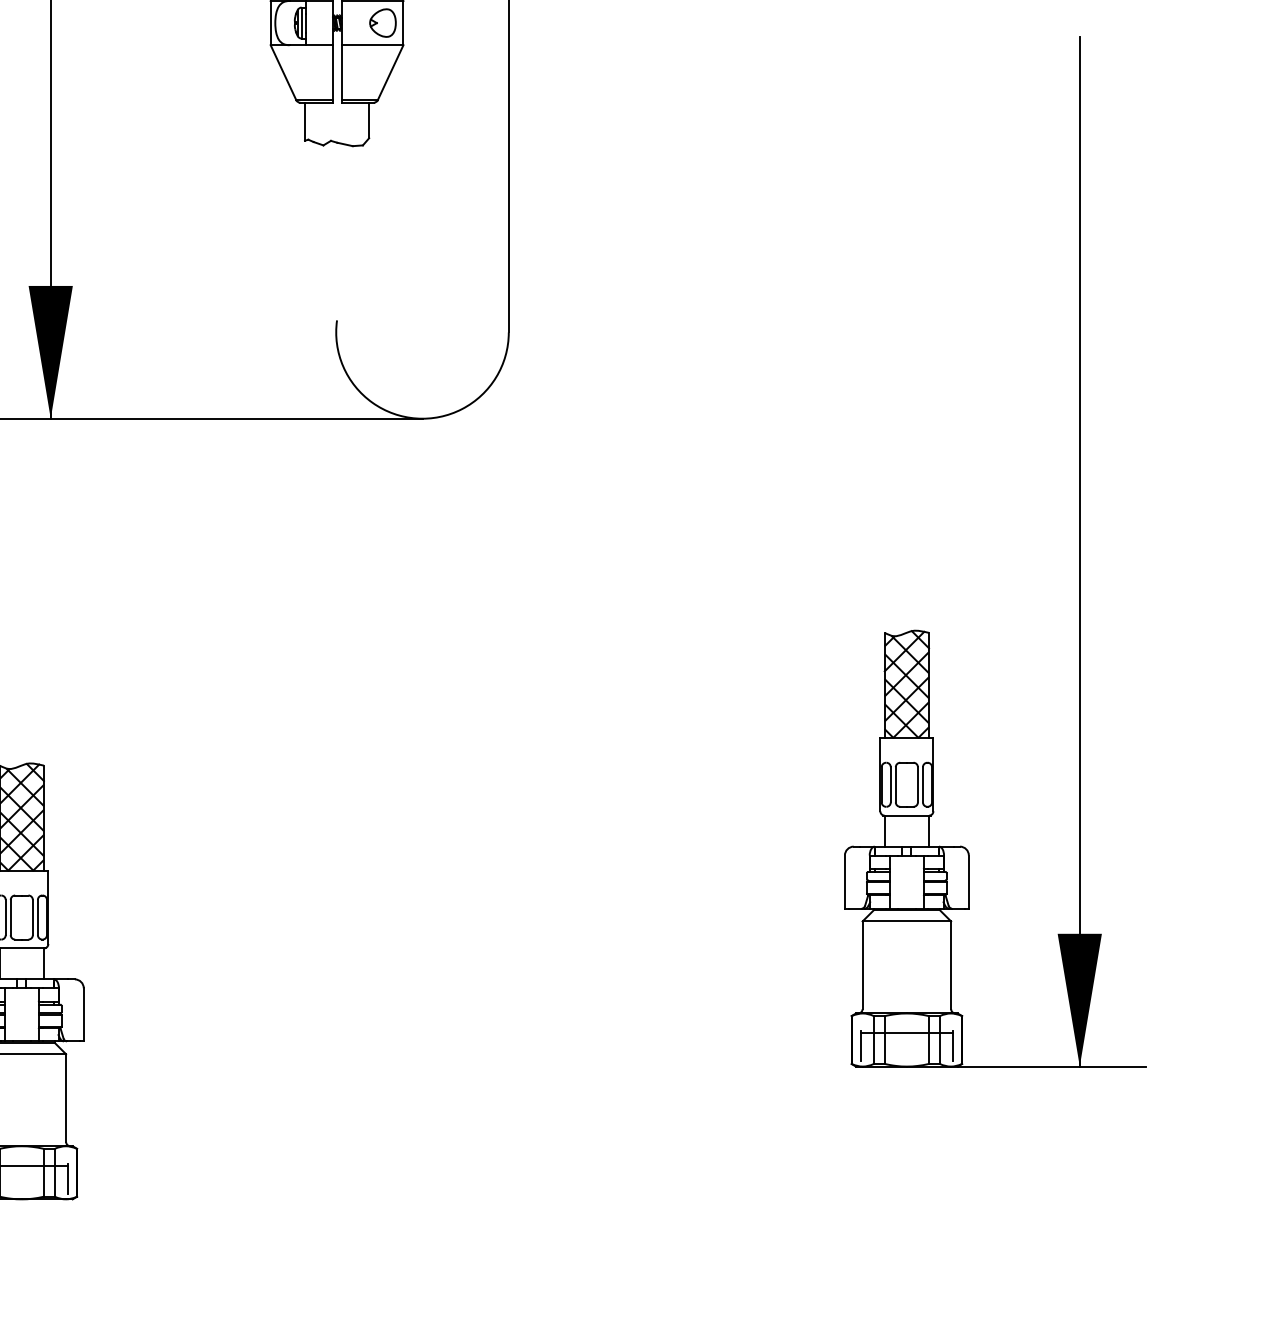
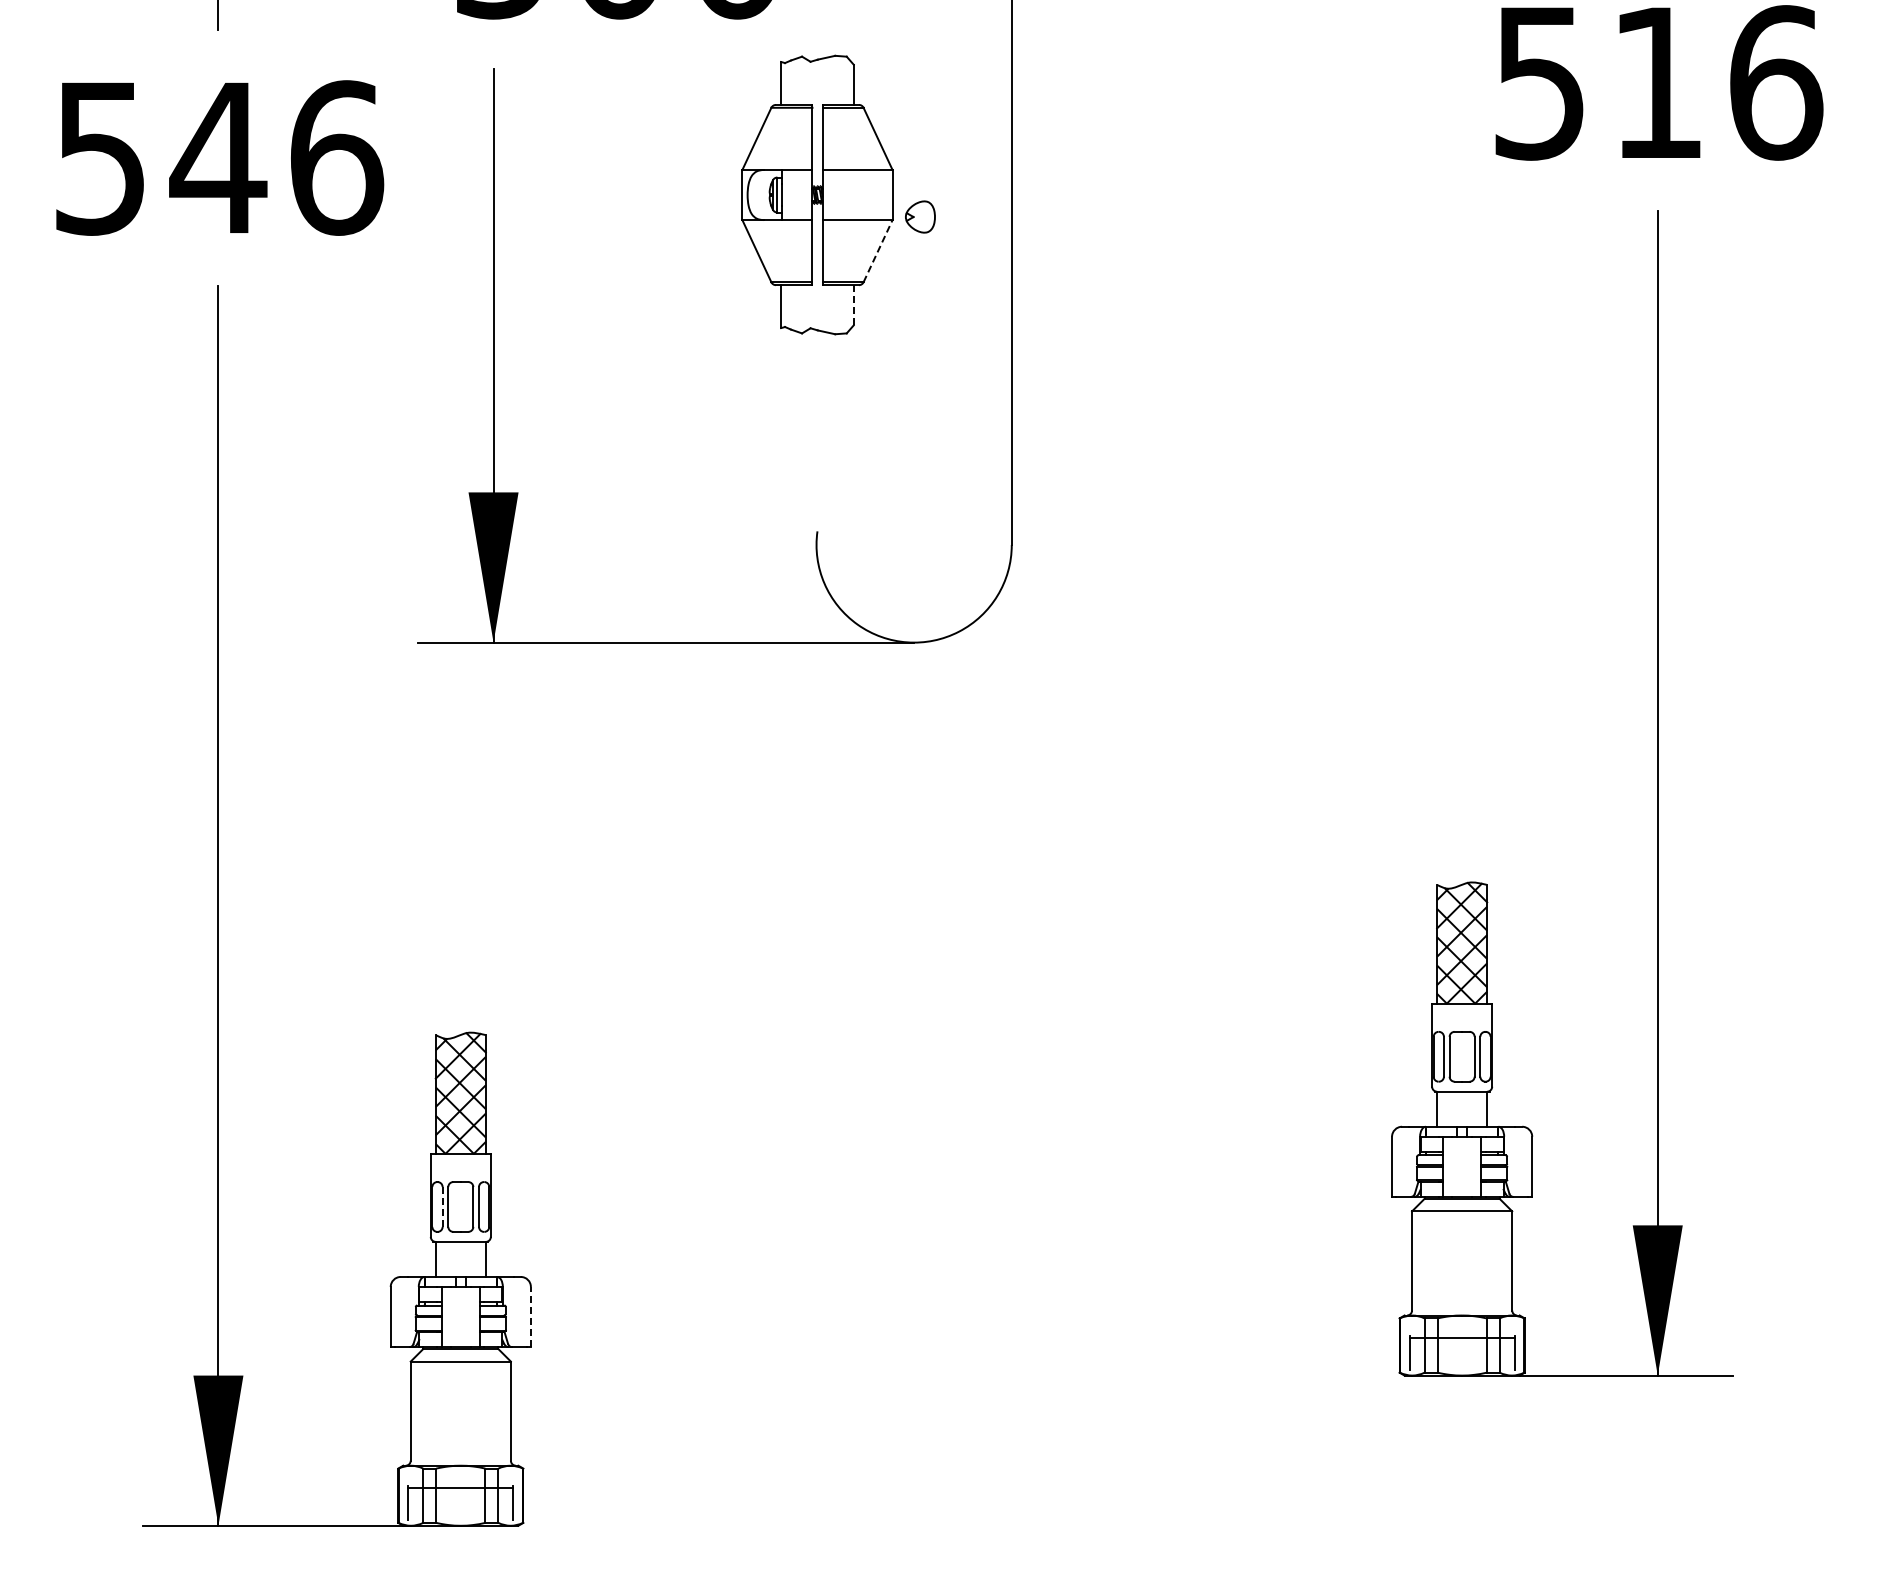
part: (383, 22) -> (920, 216), moved
line: (391, 72) -> (878, 250), solid -> dashed
line: (368, 120) -> (853, 305), solid -> dashed
line: (5, 917) -> (442, 1206), solid -> dashed
line: (83, 1014) -> (530, 1316), solid -> dashed

